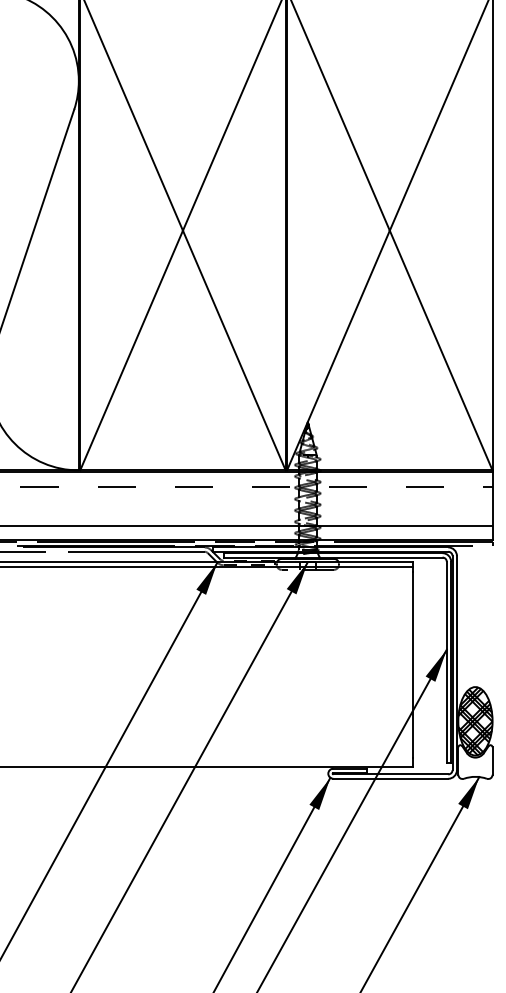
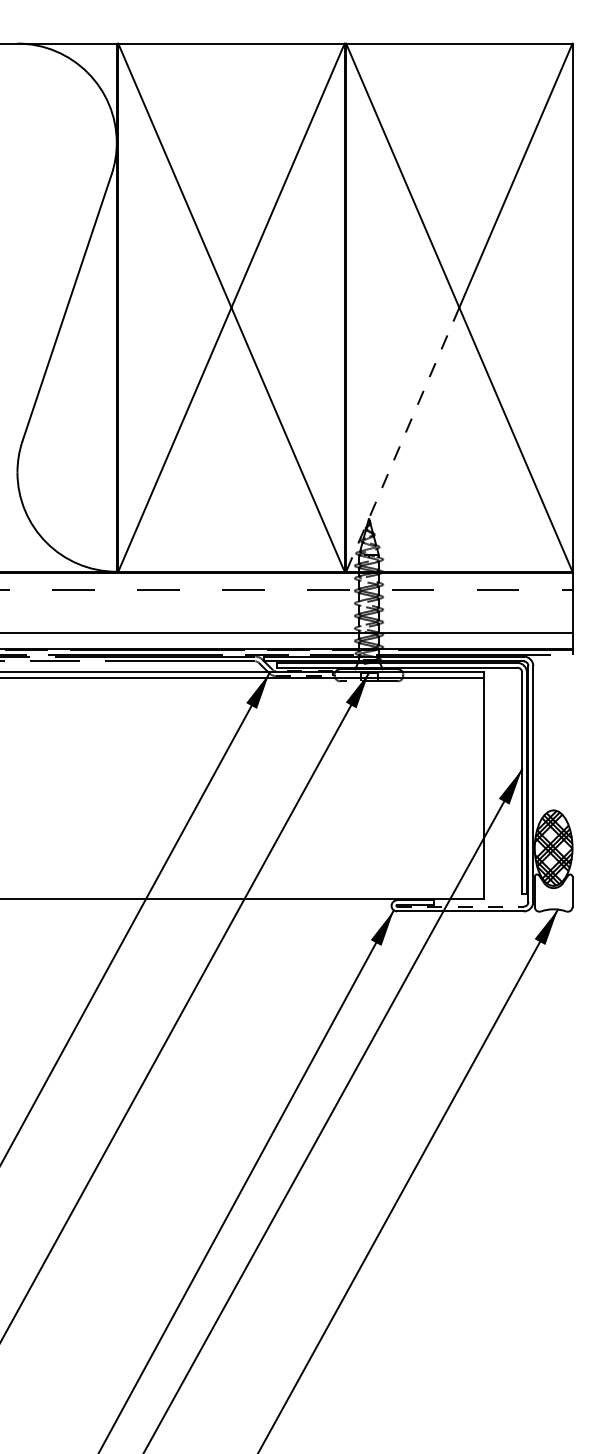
line: (338, 350) -> (402, 439), solid -> dashed
line: (390, 774) -> (460, 906), solid -> dashed

